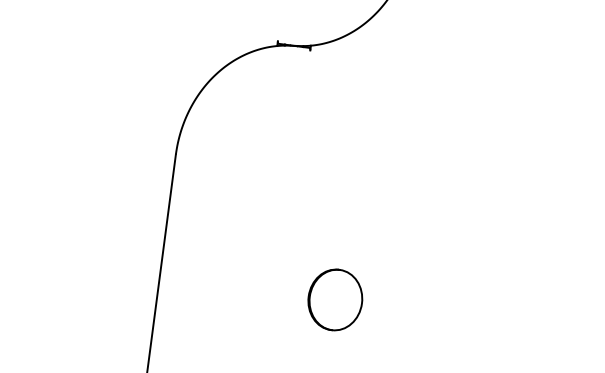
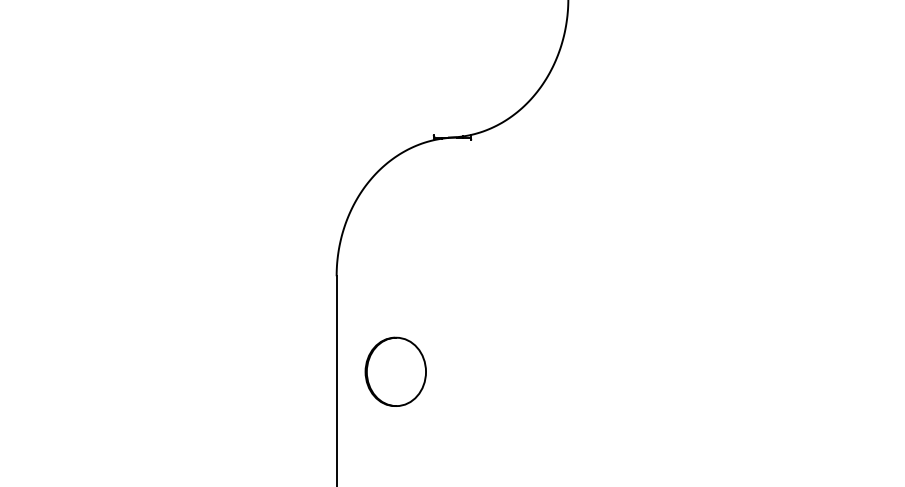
part: (335, 299) -> (395, 371), moved

